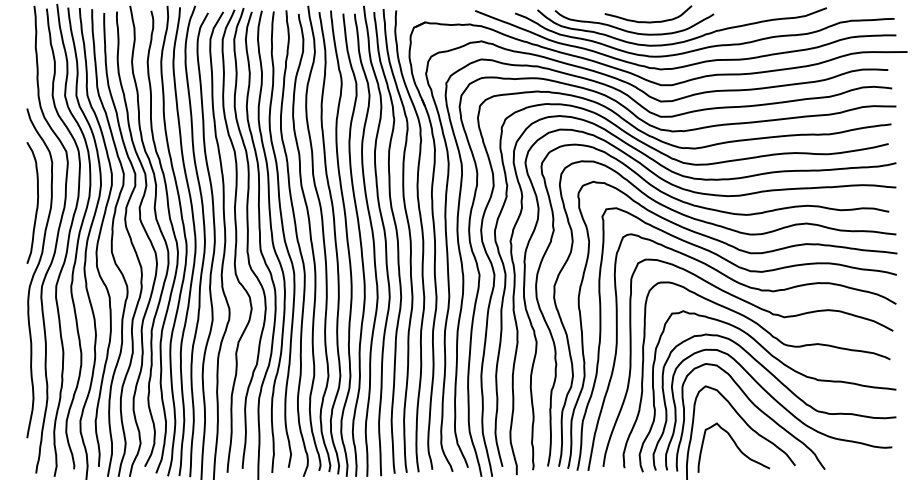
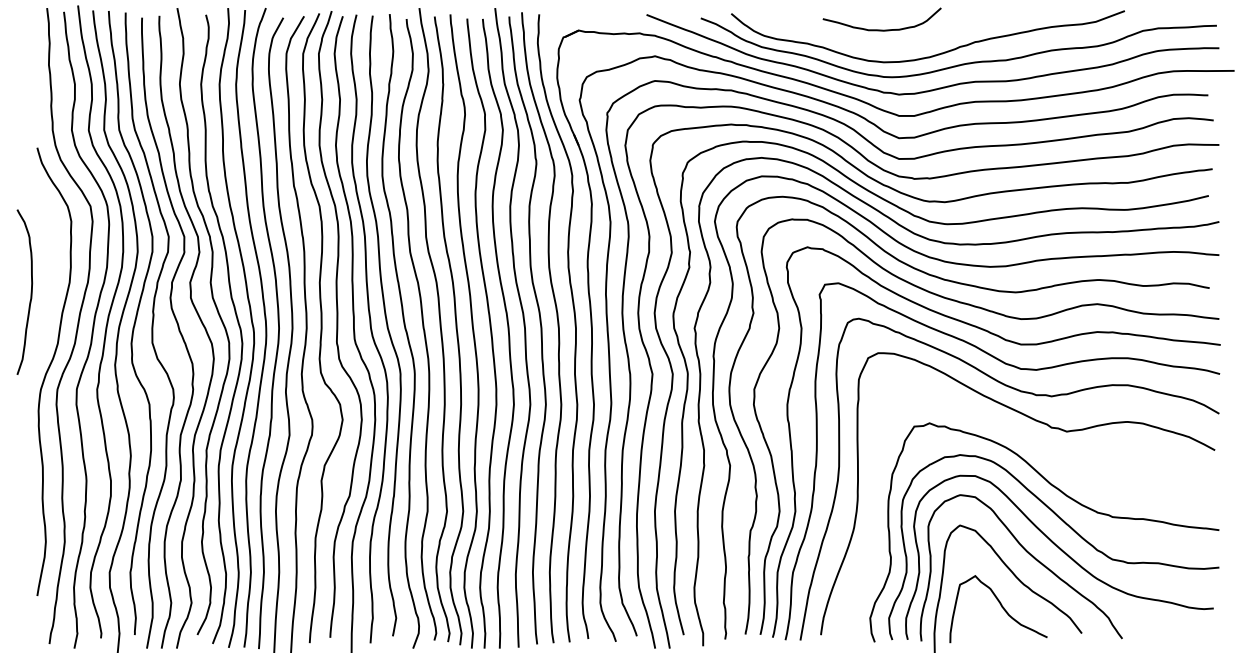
curve: (633, 31) -> (861, 43), removed
curve: (36, 202) -> (30, 291), moved
curve: (779, 342) -> (1060, 465), removed

